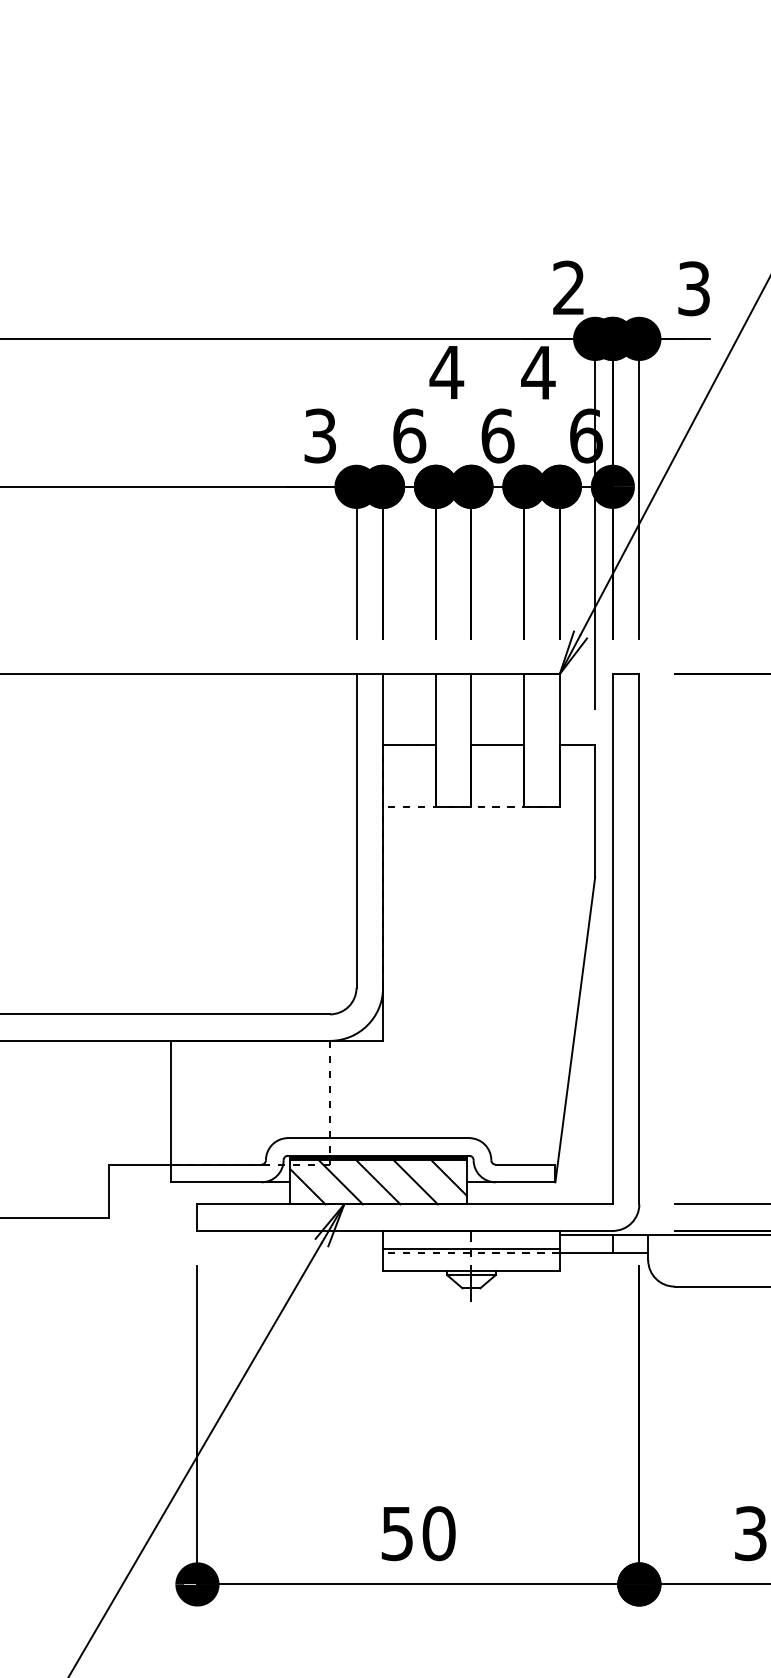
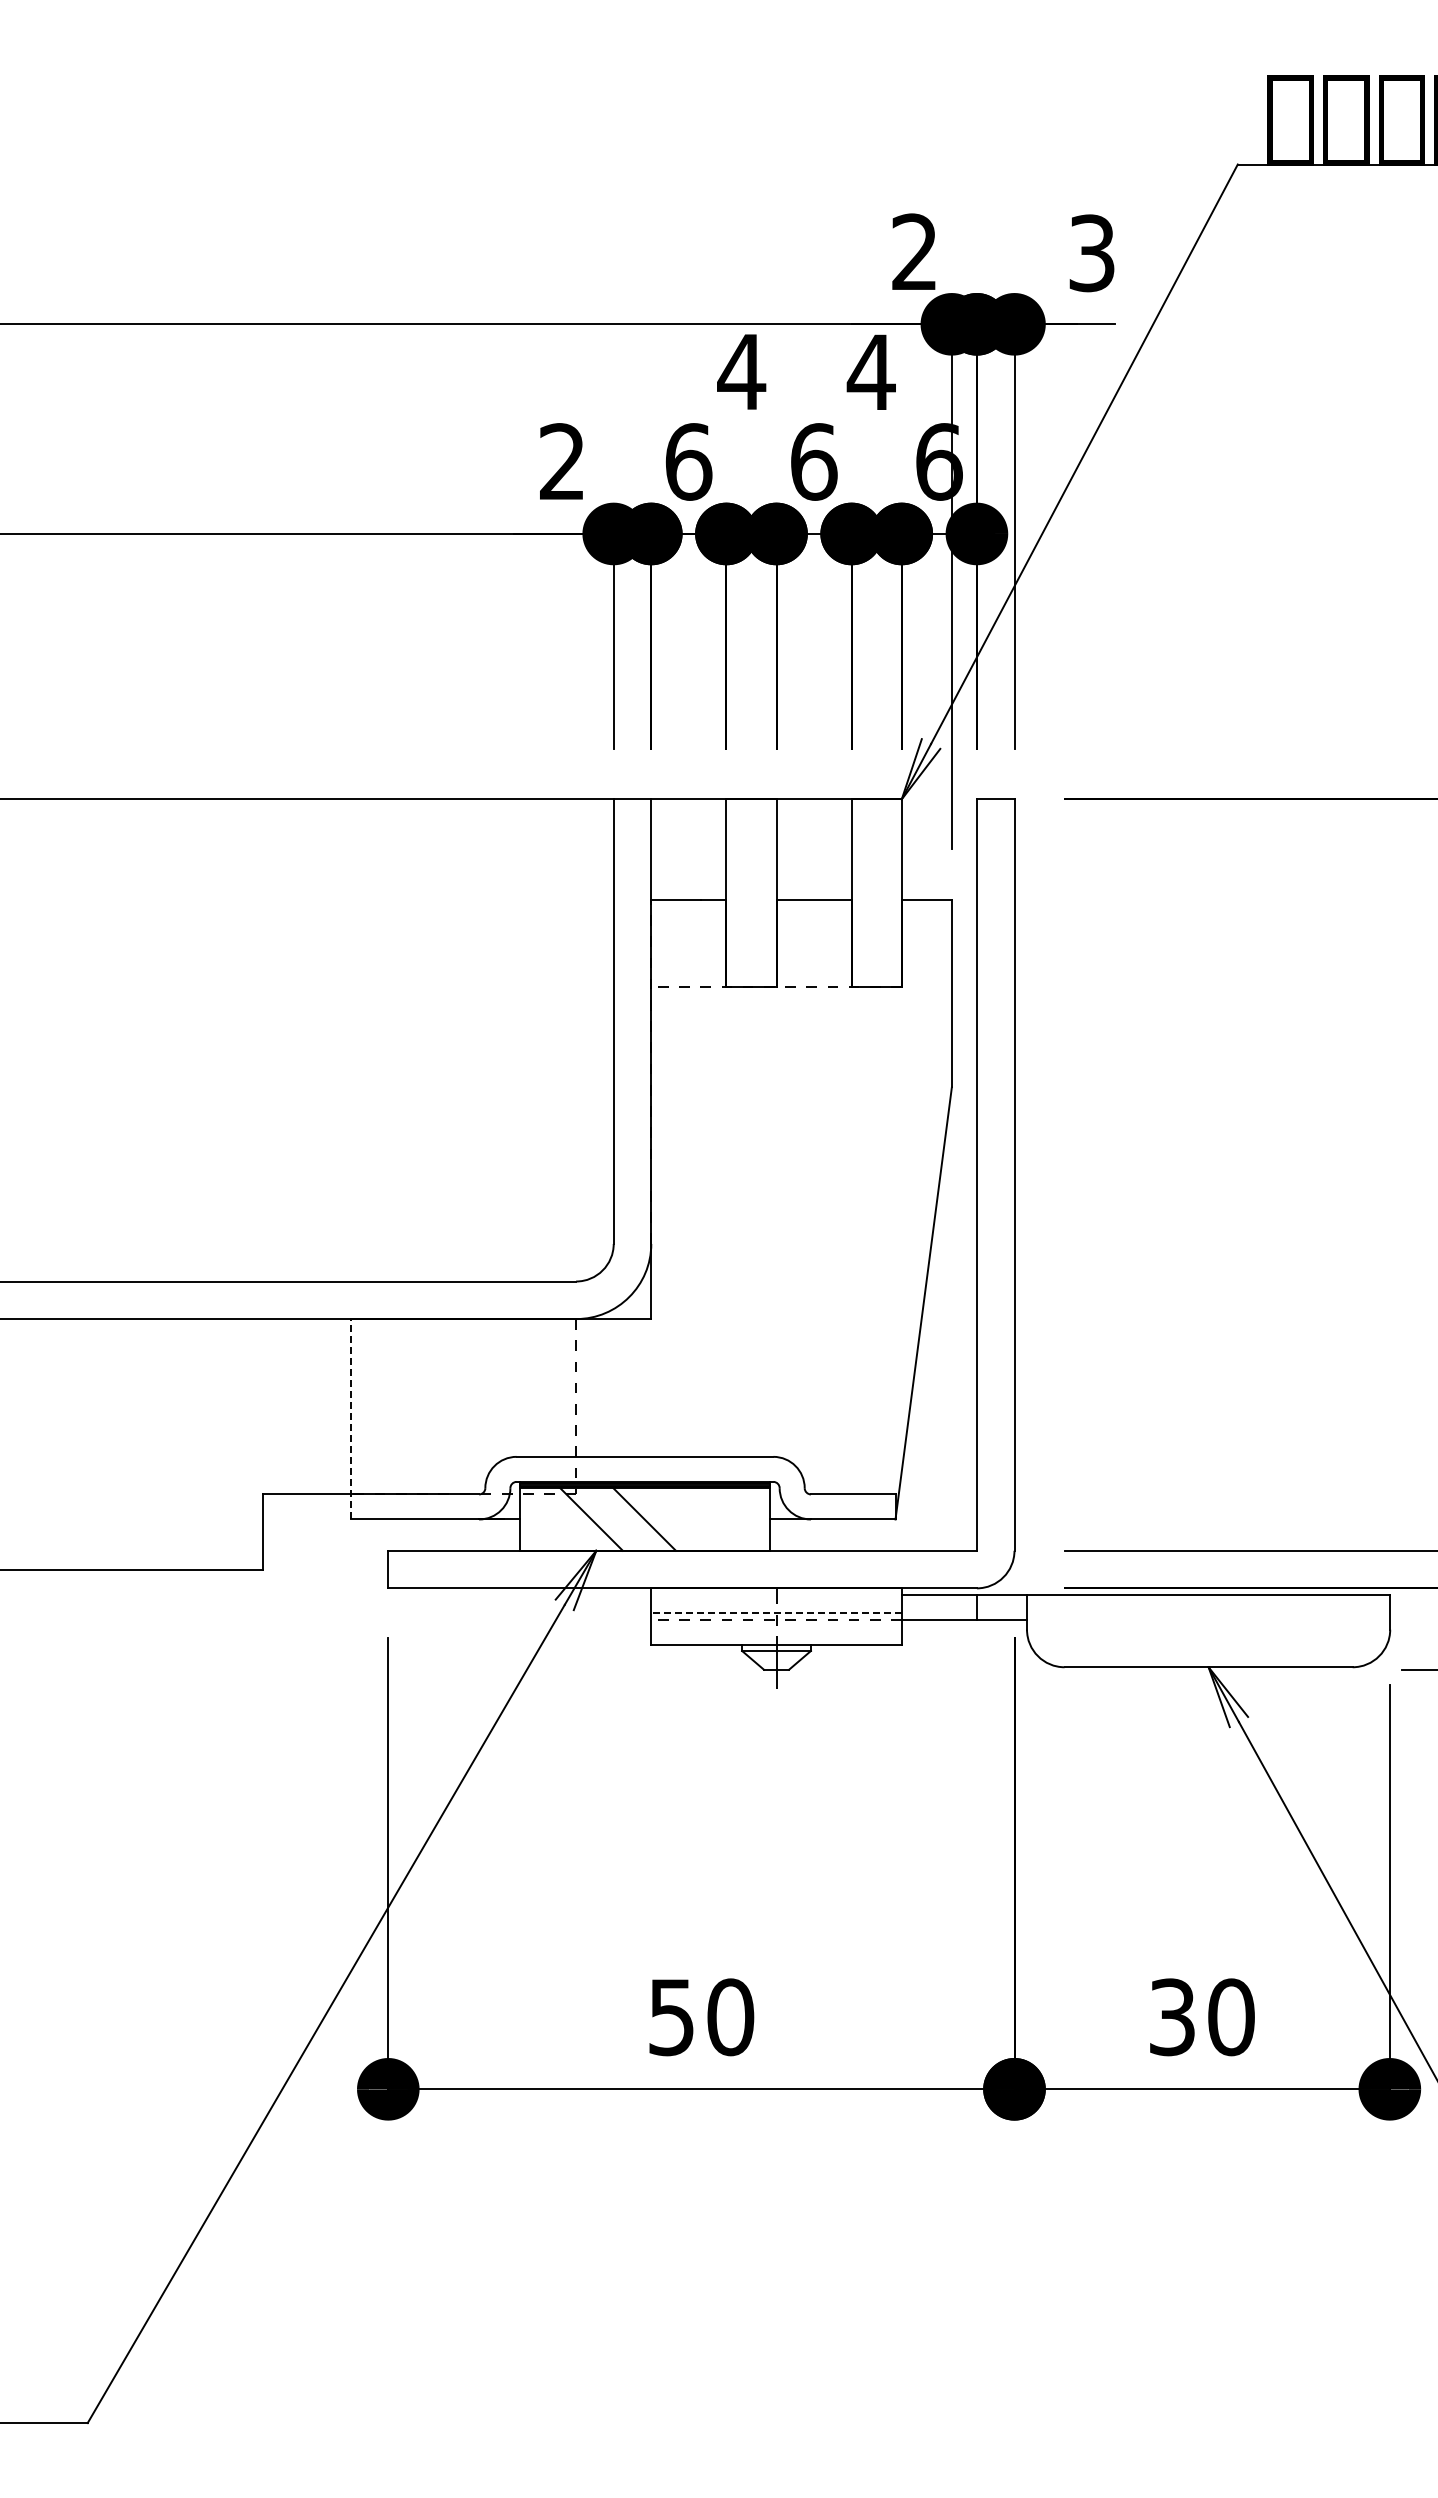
text: (320, 435) -> (562, 461), 3 -> 2
line: (170, 1111) -> (350, 1418), solid -> dashed
line: (448, 1178) -> (744, 1513), removed
line: (415, 1182) -> (697, 1519), removed
line: (307, 1186) -> (544, 1525), removed
line: (471, 1248) -> (776, 1613), solid -> dashed

